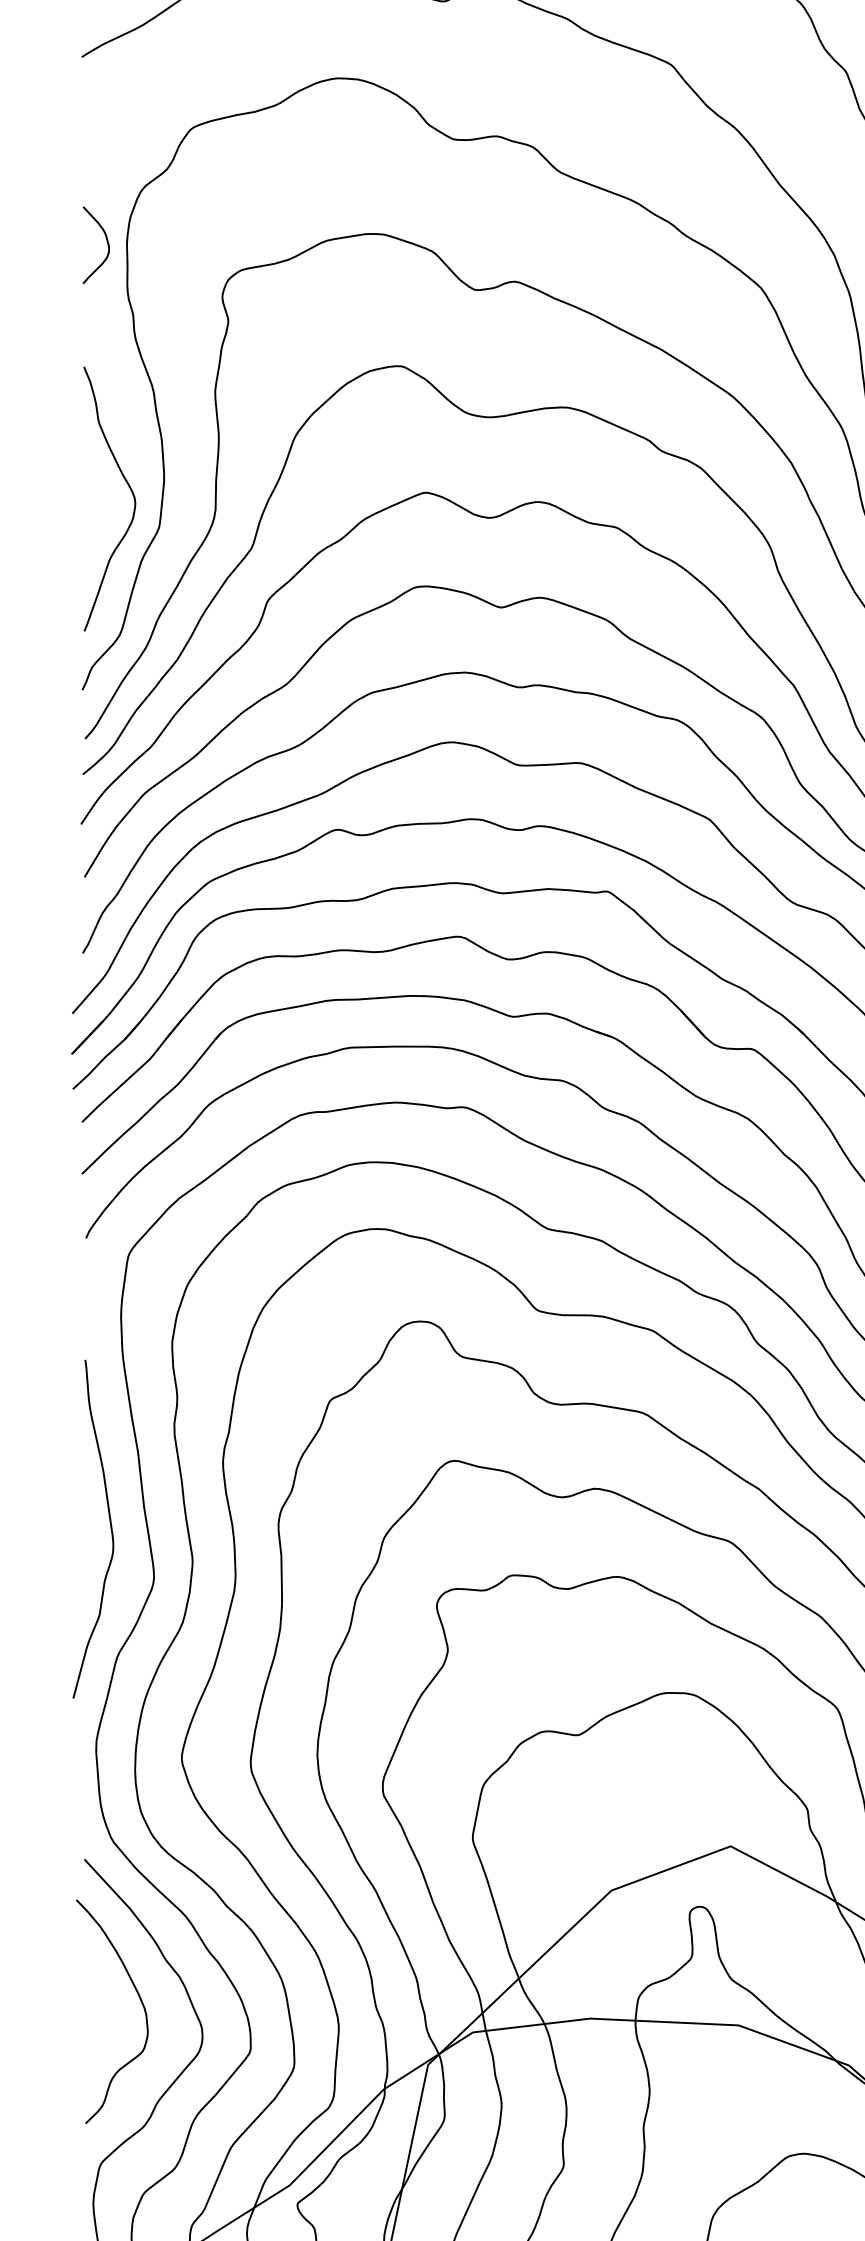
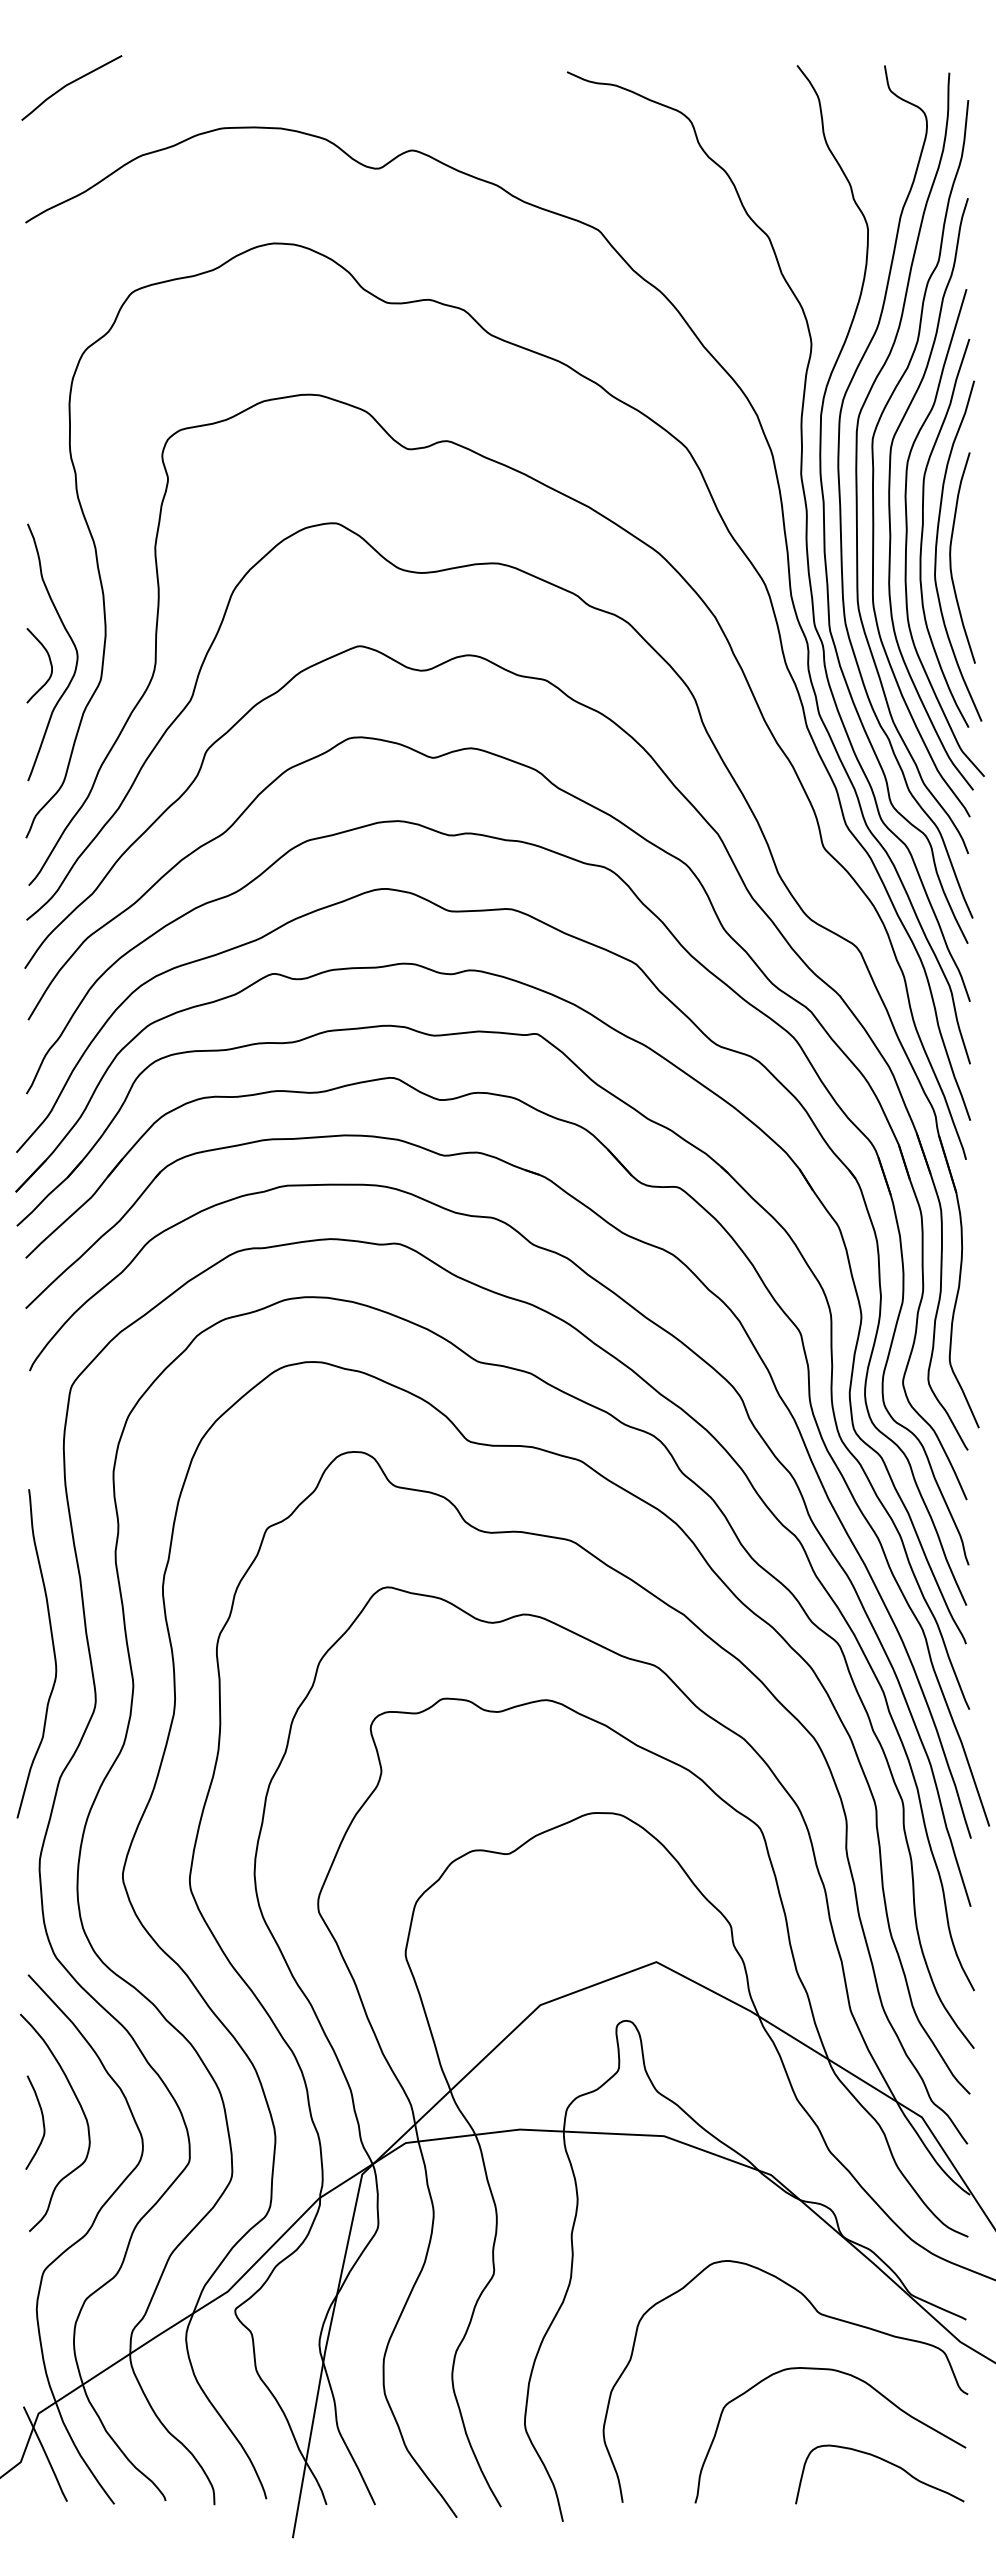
curve: (106, 241) -> (49, 662), moved
curve: (99, 2011) -> (42, 2122), added

